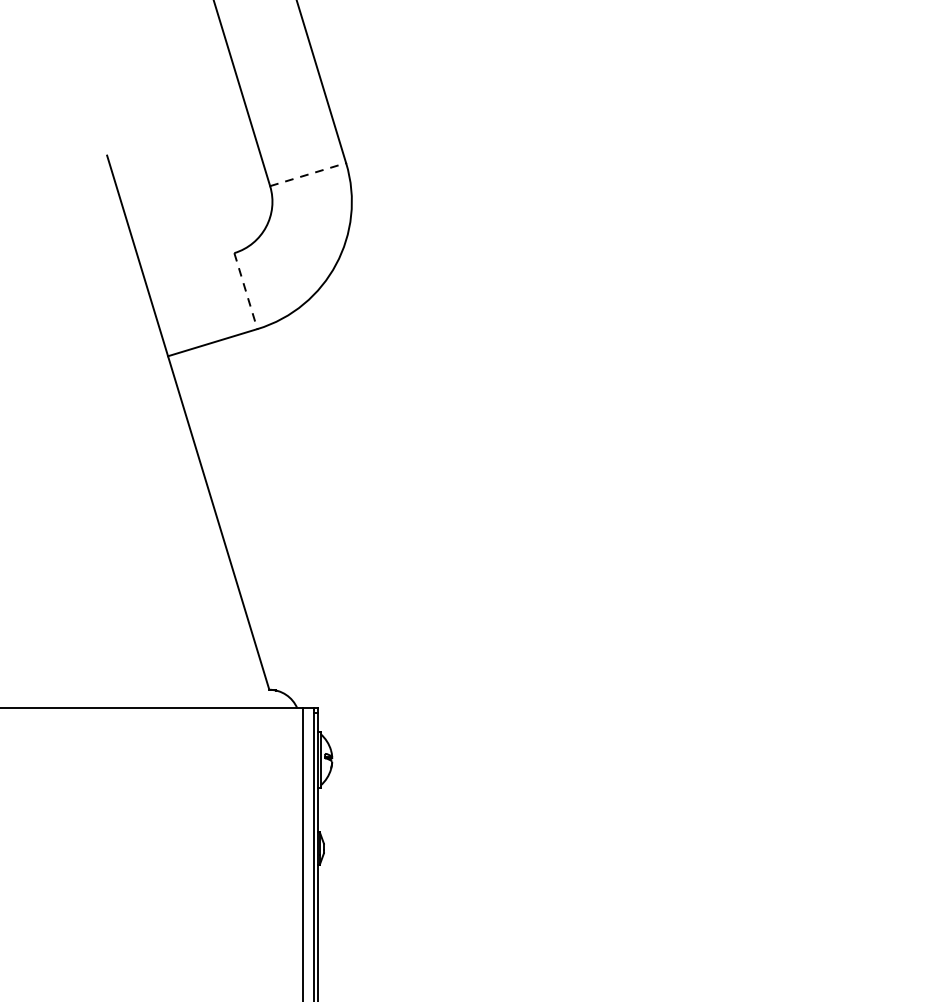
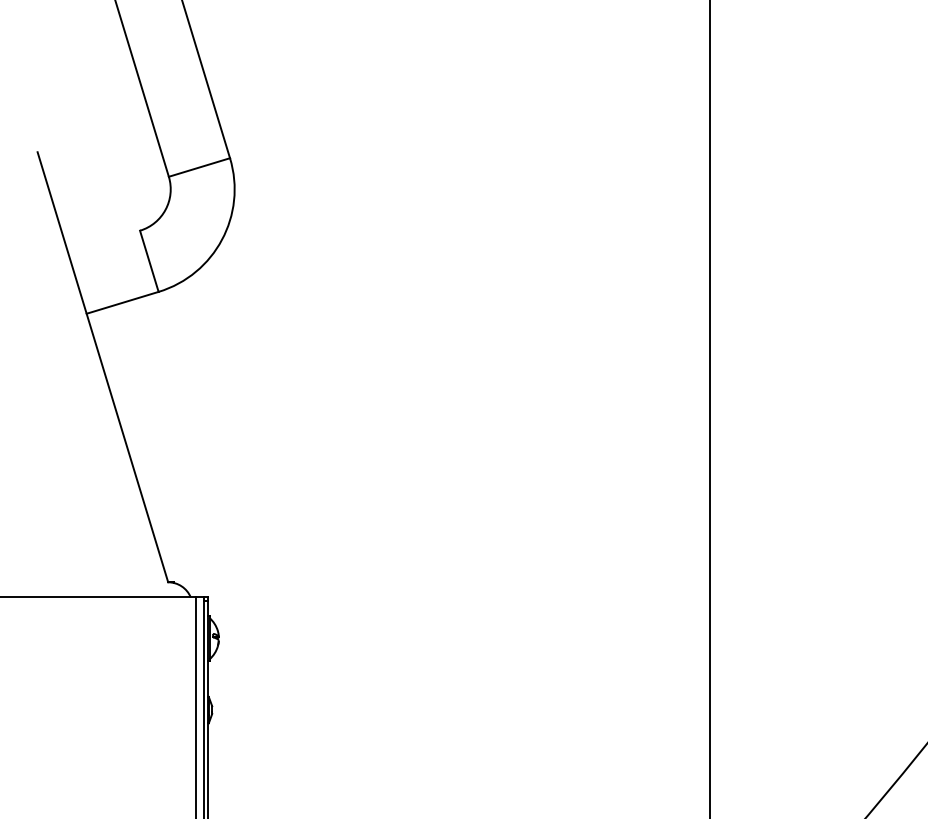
line: (308, 174) -> (199, 167), dashed -> solid
line: (246, 291) -> (149, 261), dashed -> solid

